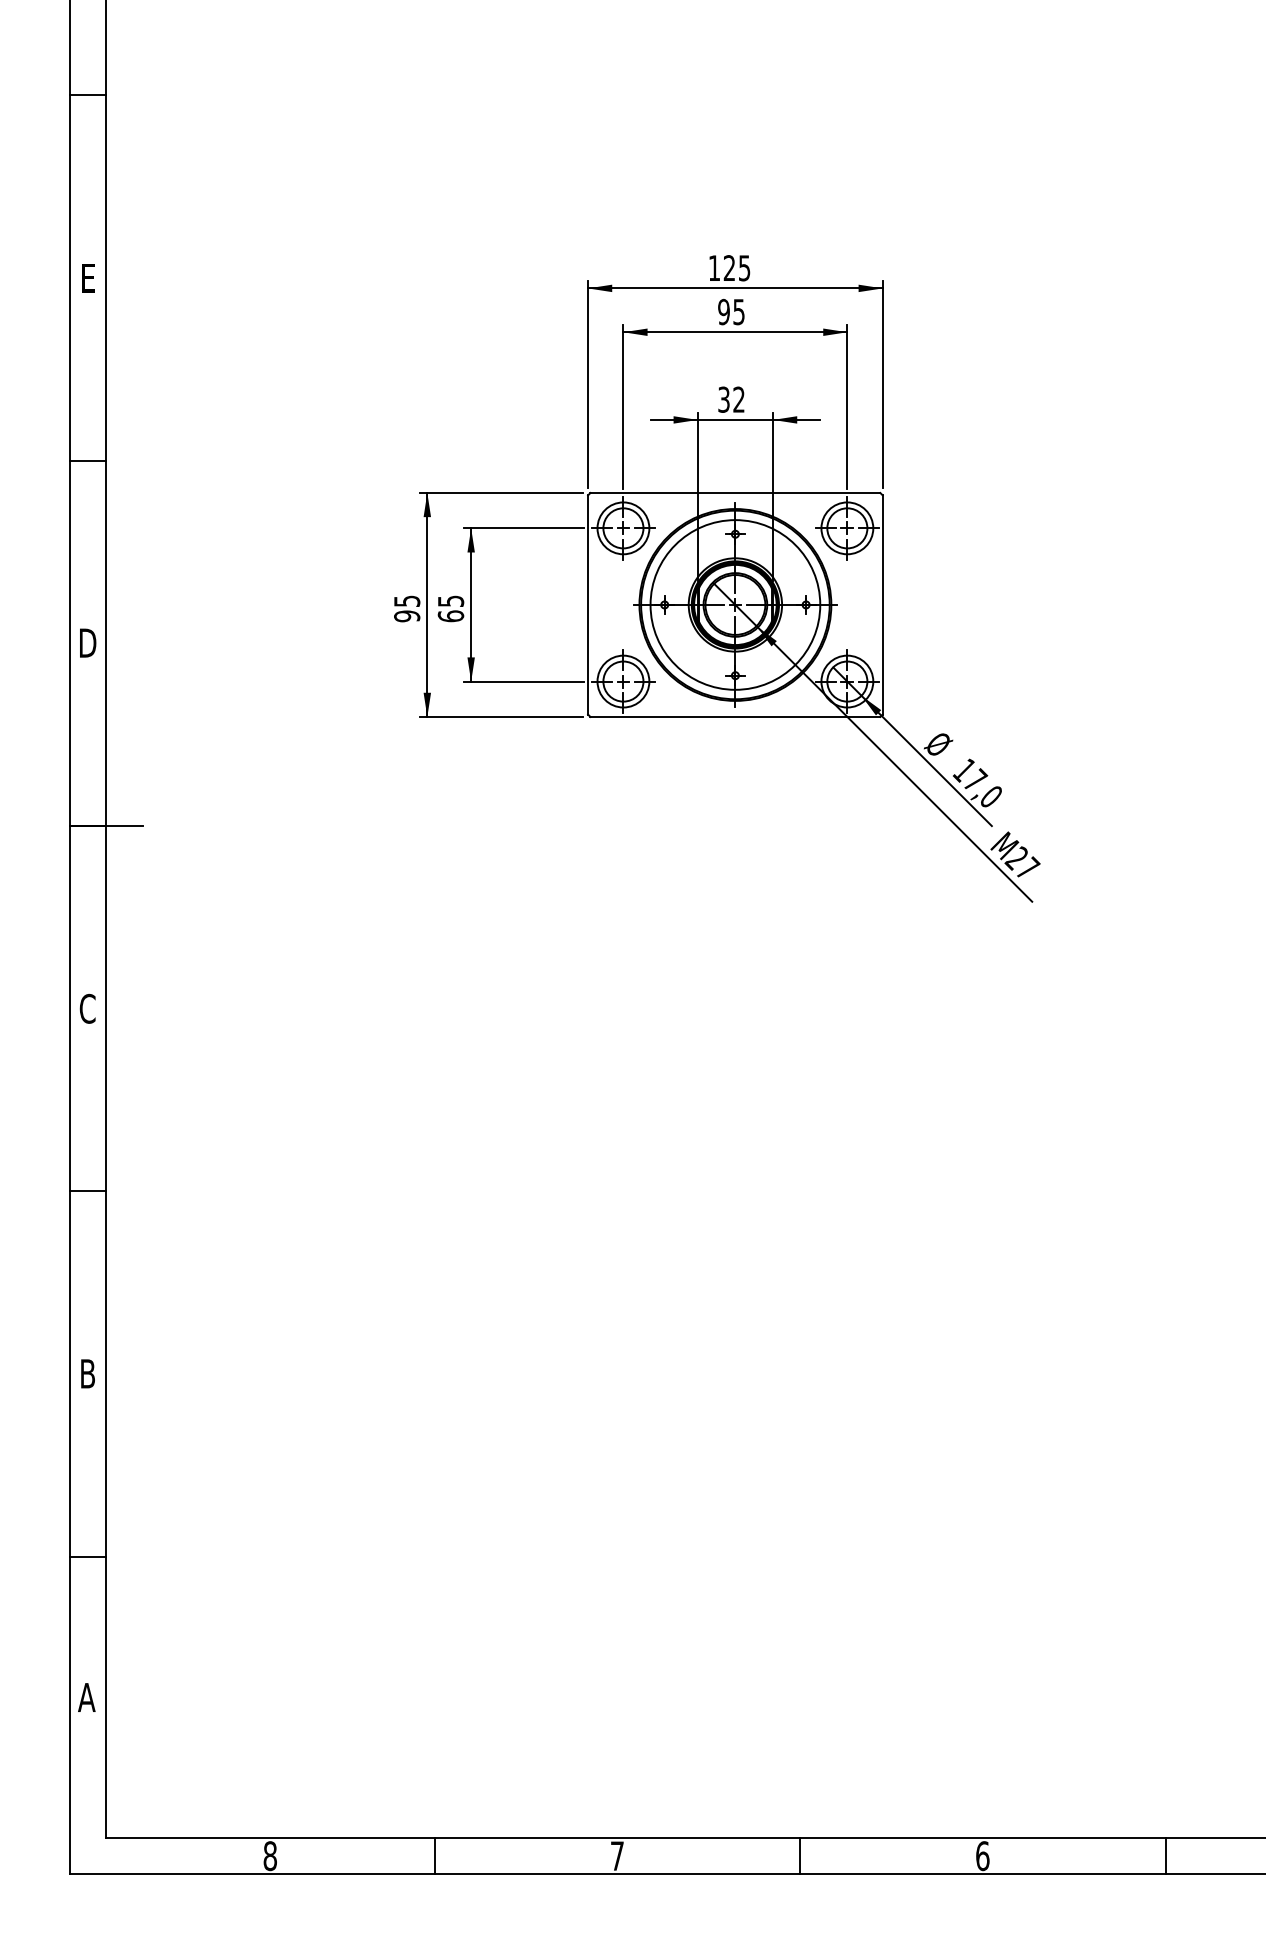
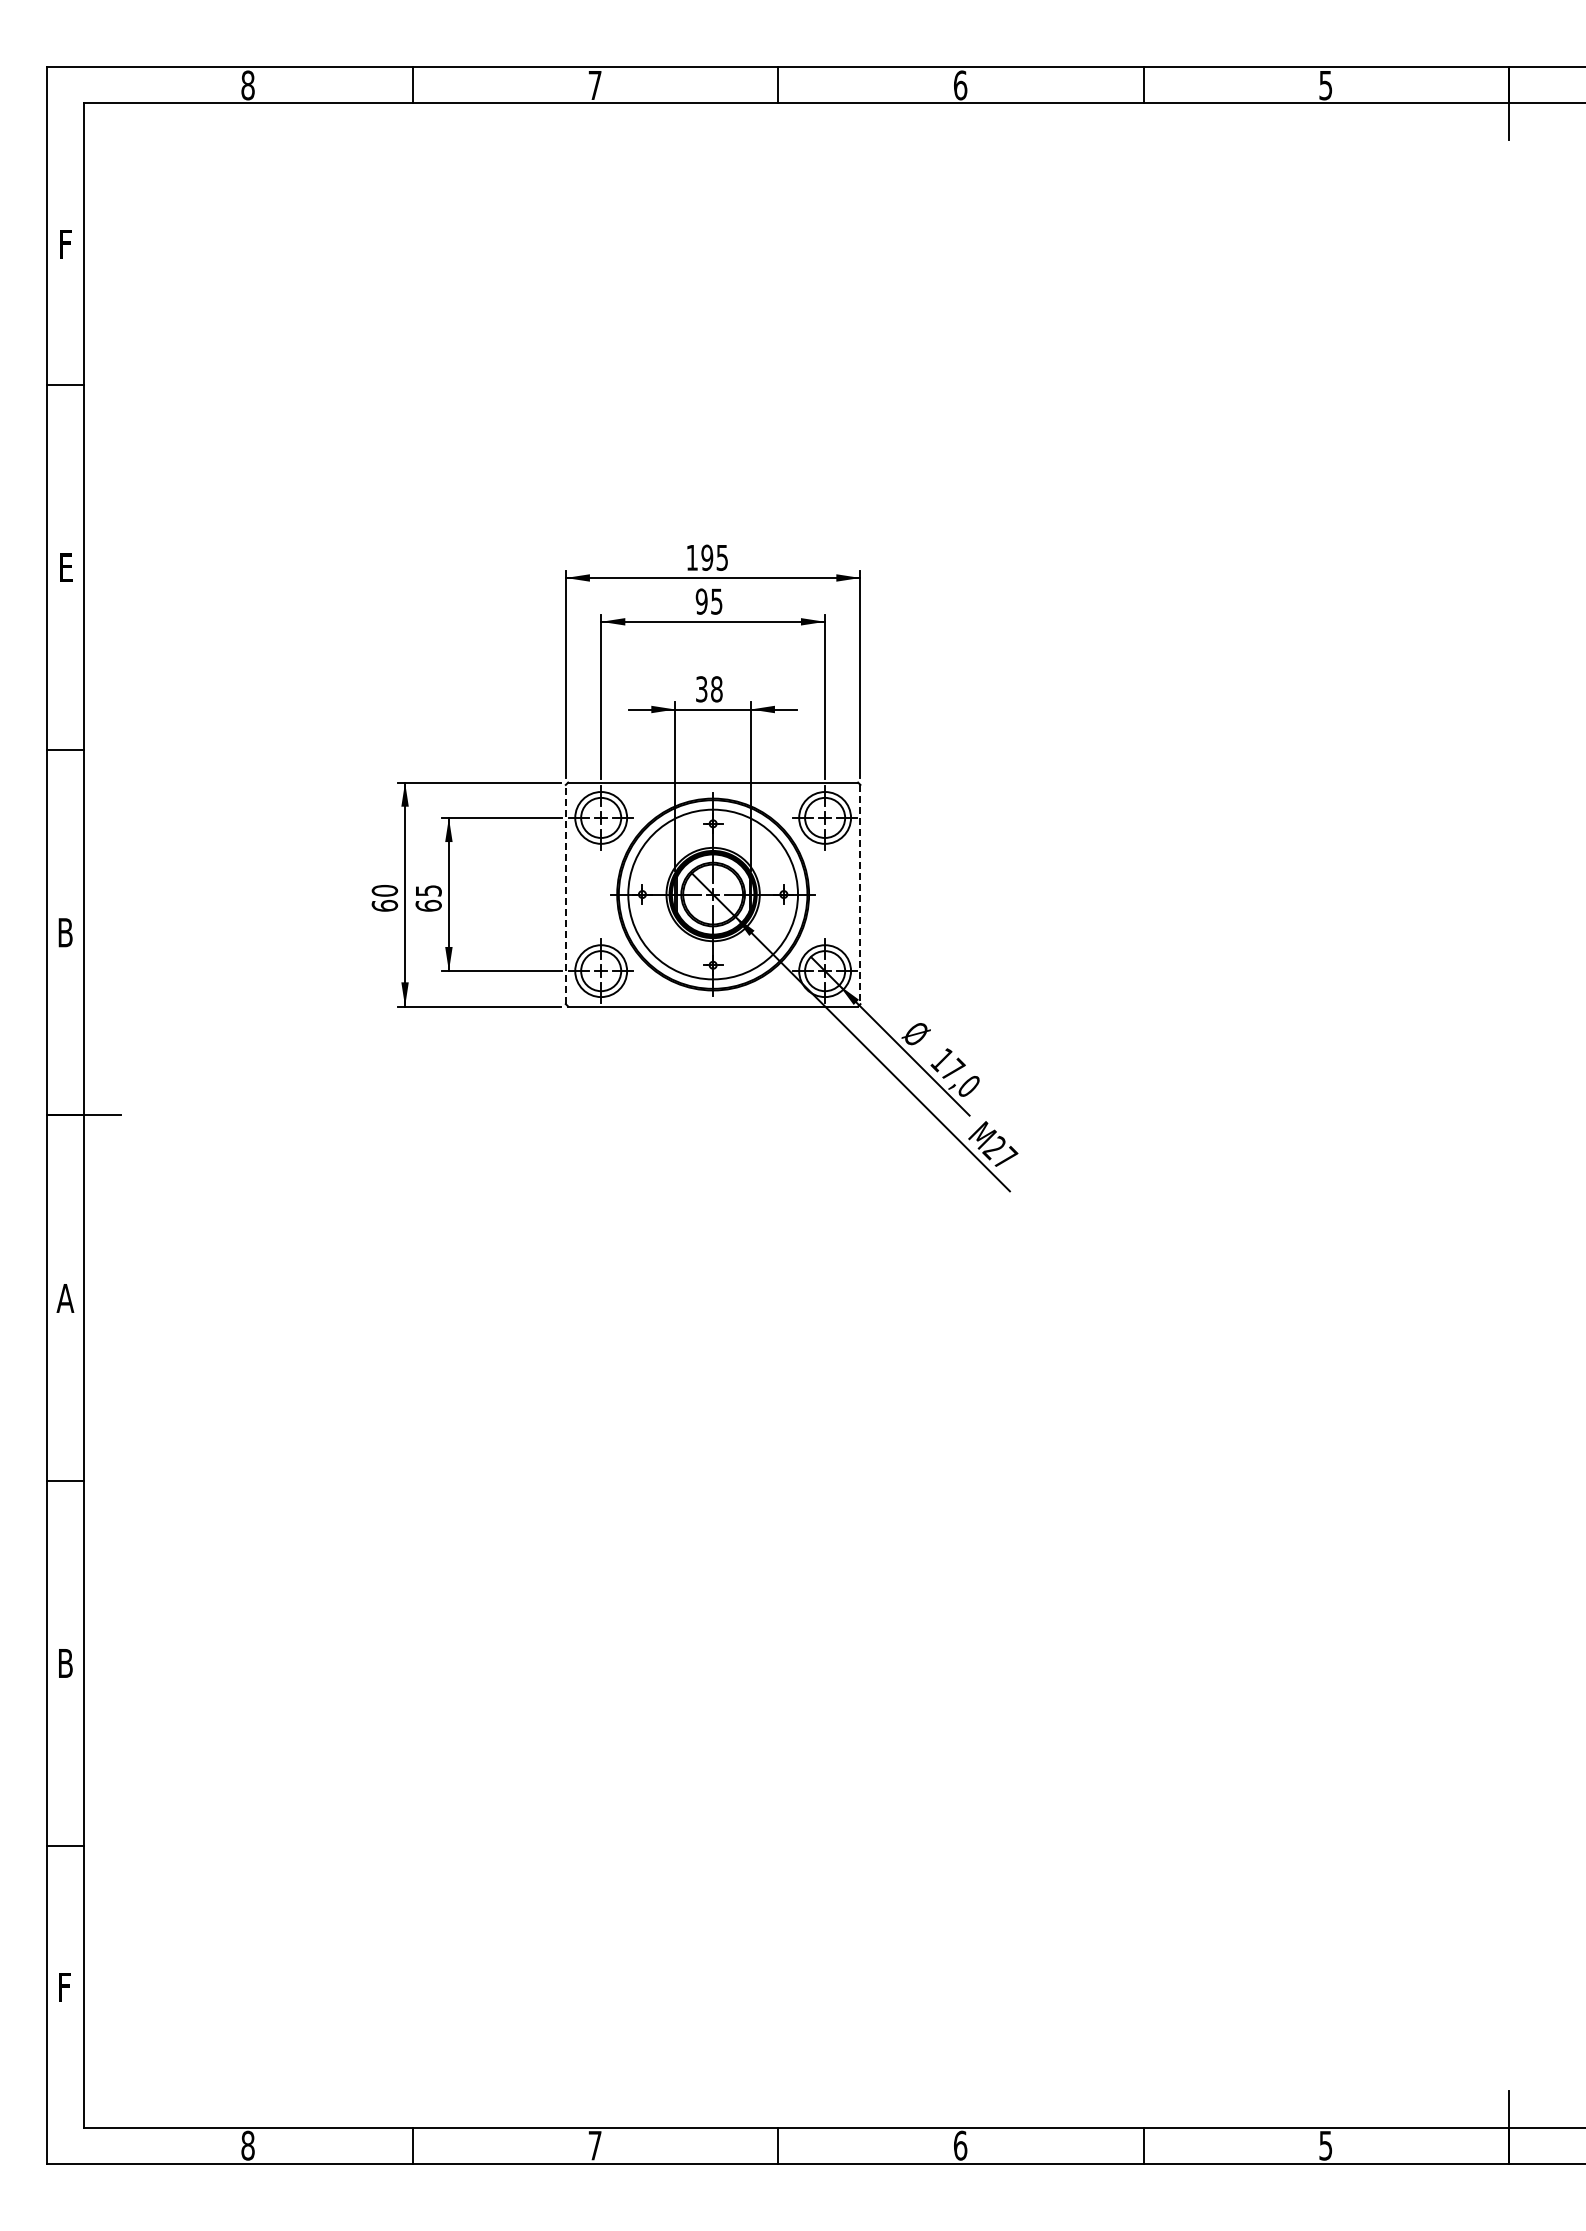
text: (729, 267) -> (707, 557), 125 -> 195
text: (738, 399) -> (716, 689), 32 -> 38
line: (587, 604) -> (565, 894), solid -> dashed
line: (882, 604) -> (860, 894), solid -> dashed
text: (406, 608) -> (384, 898), 95 -> 60
text: (87, 642) -> (65, 932), D -> B
text: (87, 1008) -> (65, 1298), C -> A
text: (86, 1696) -> (64, 1986), A -> F

